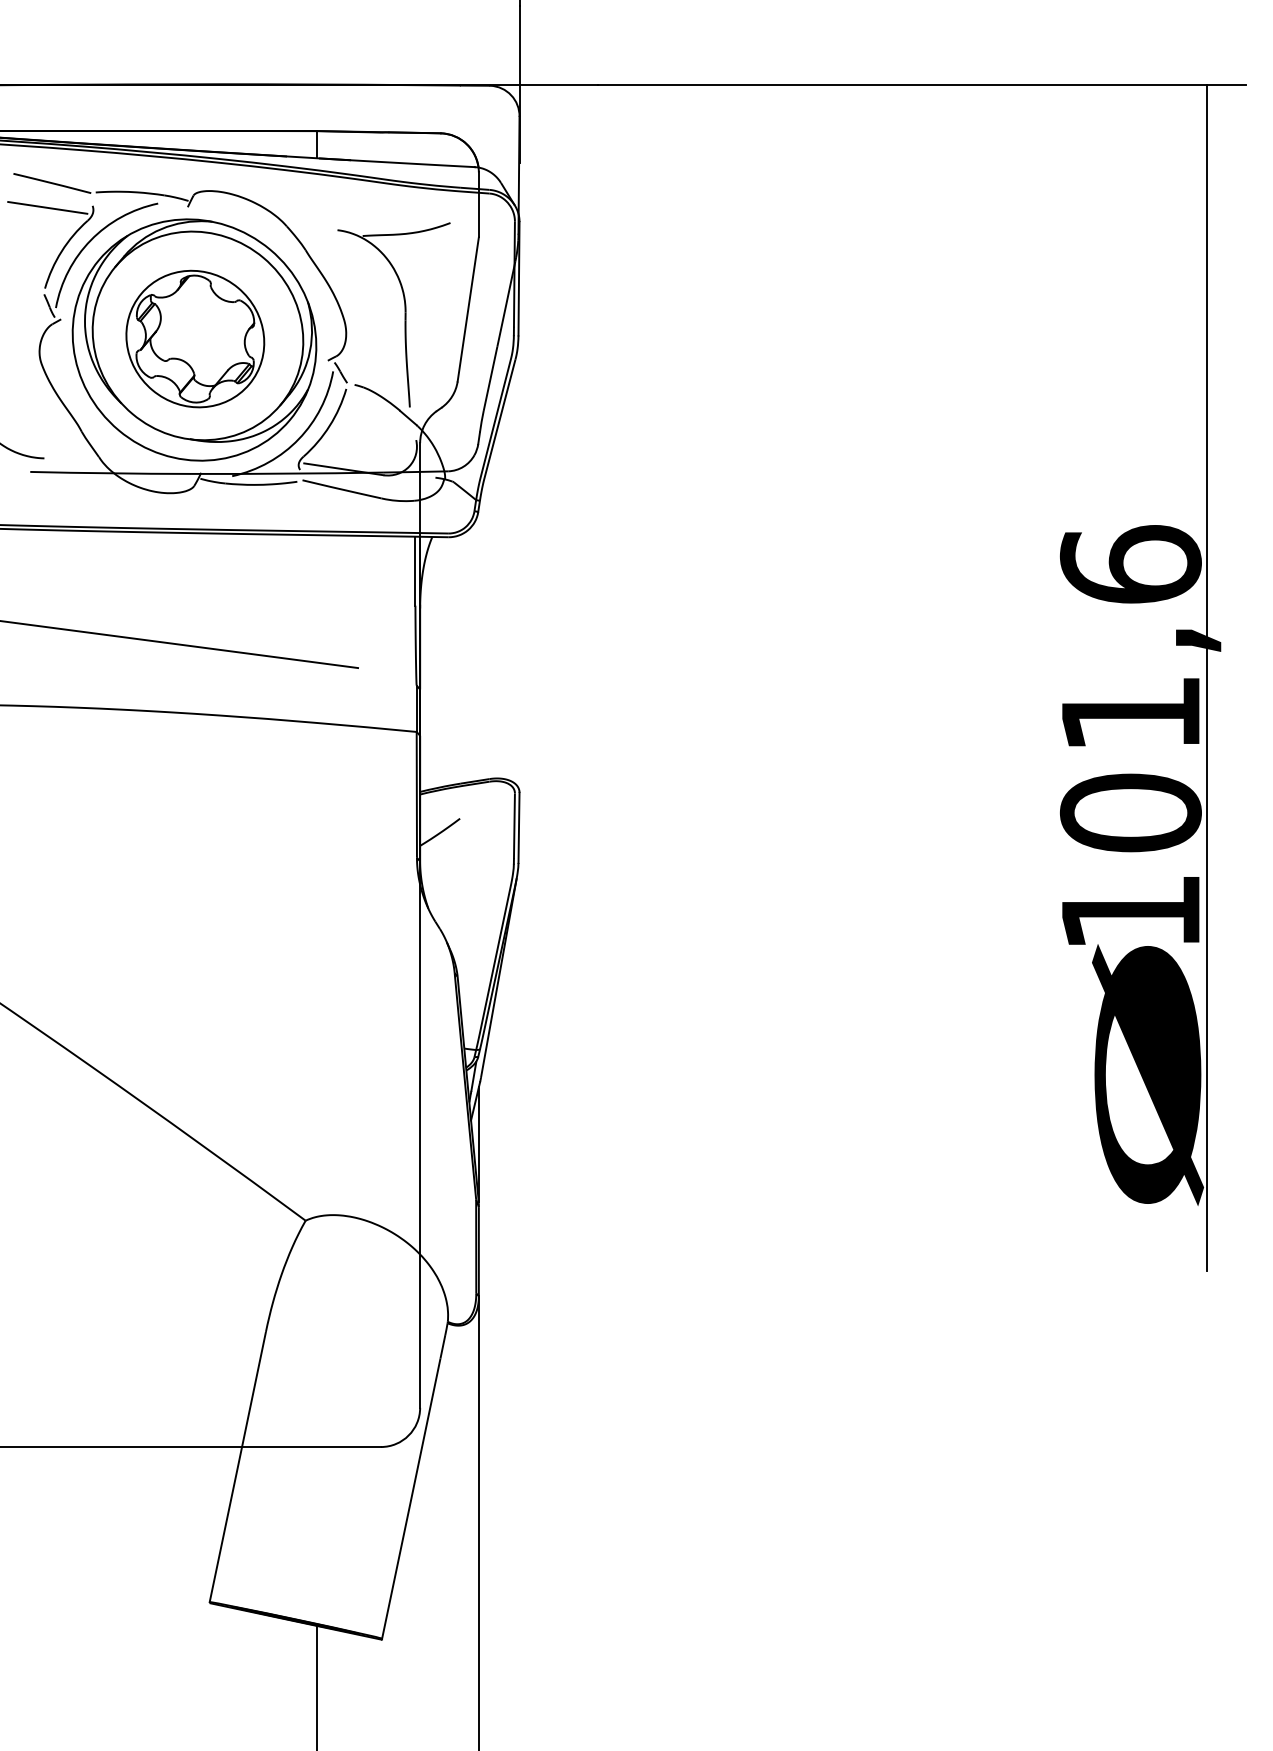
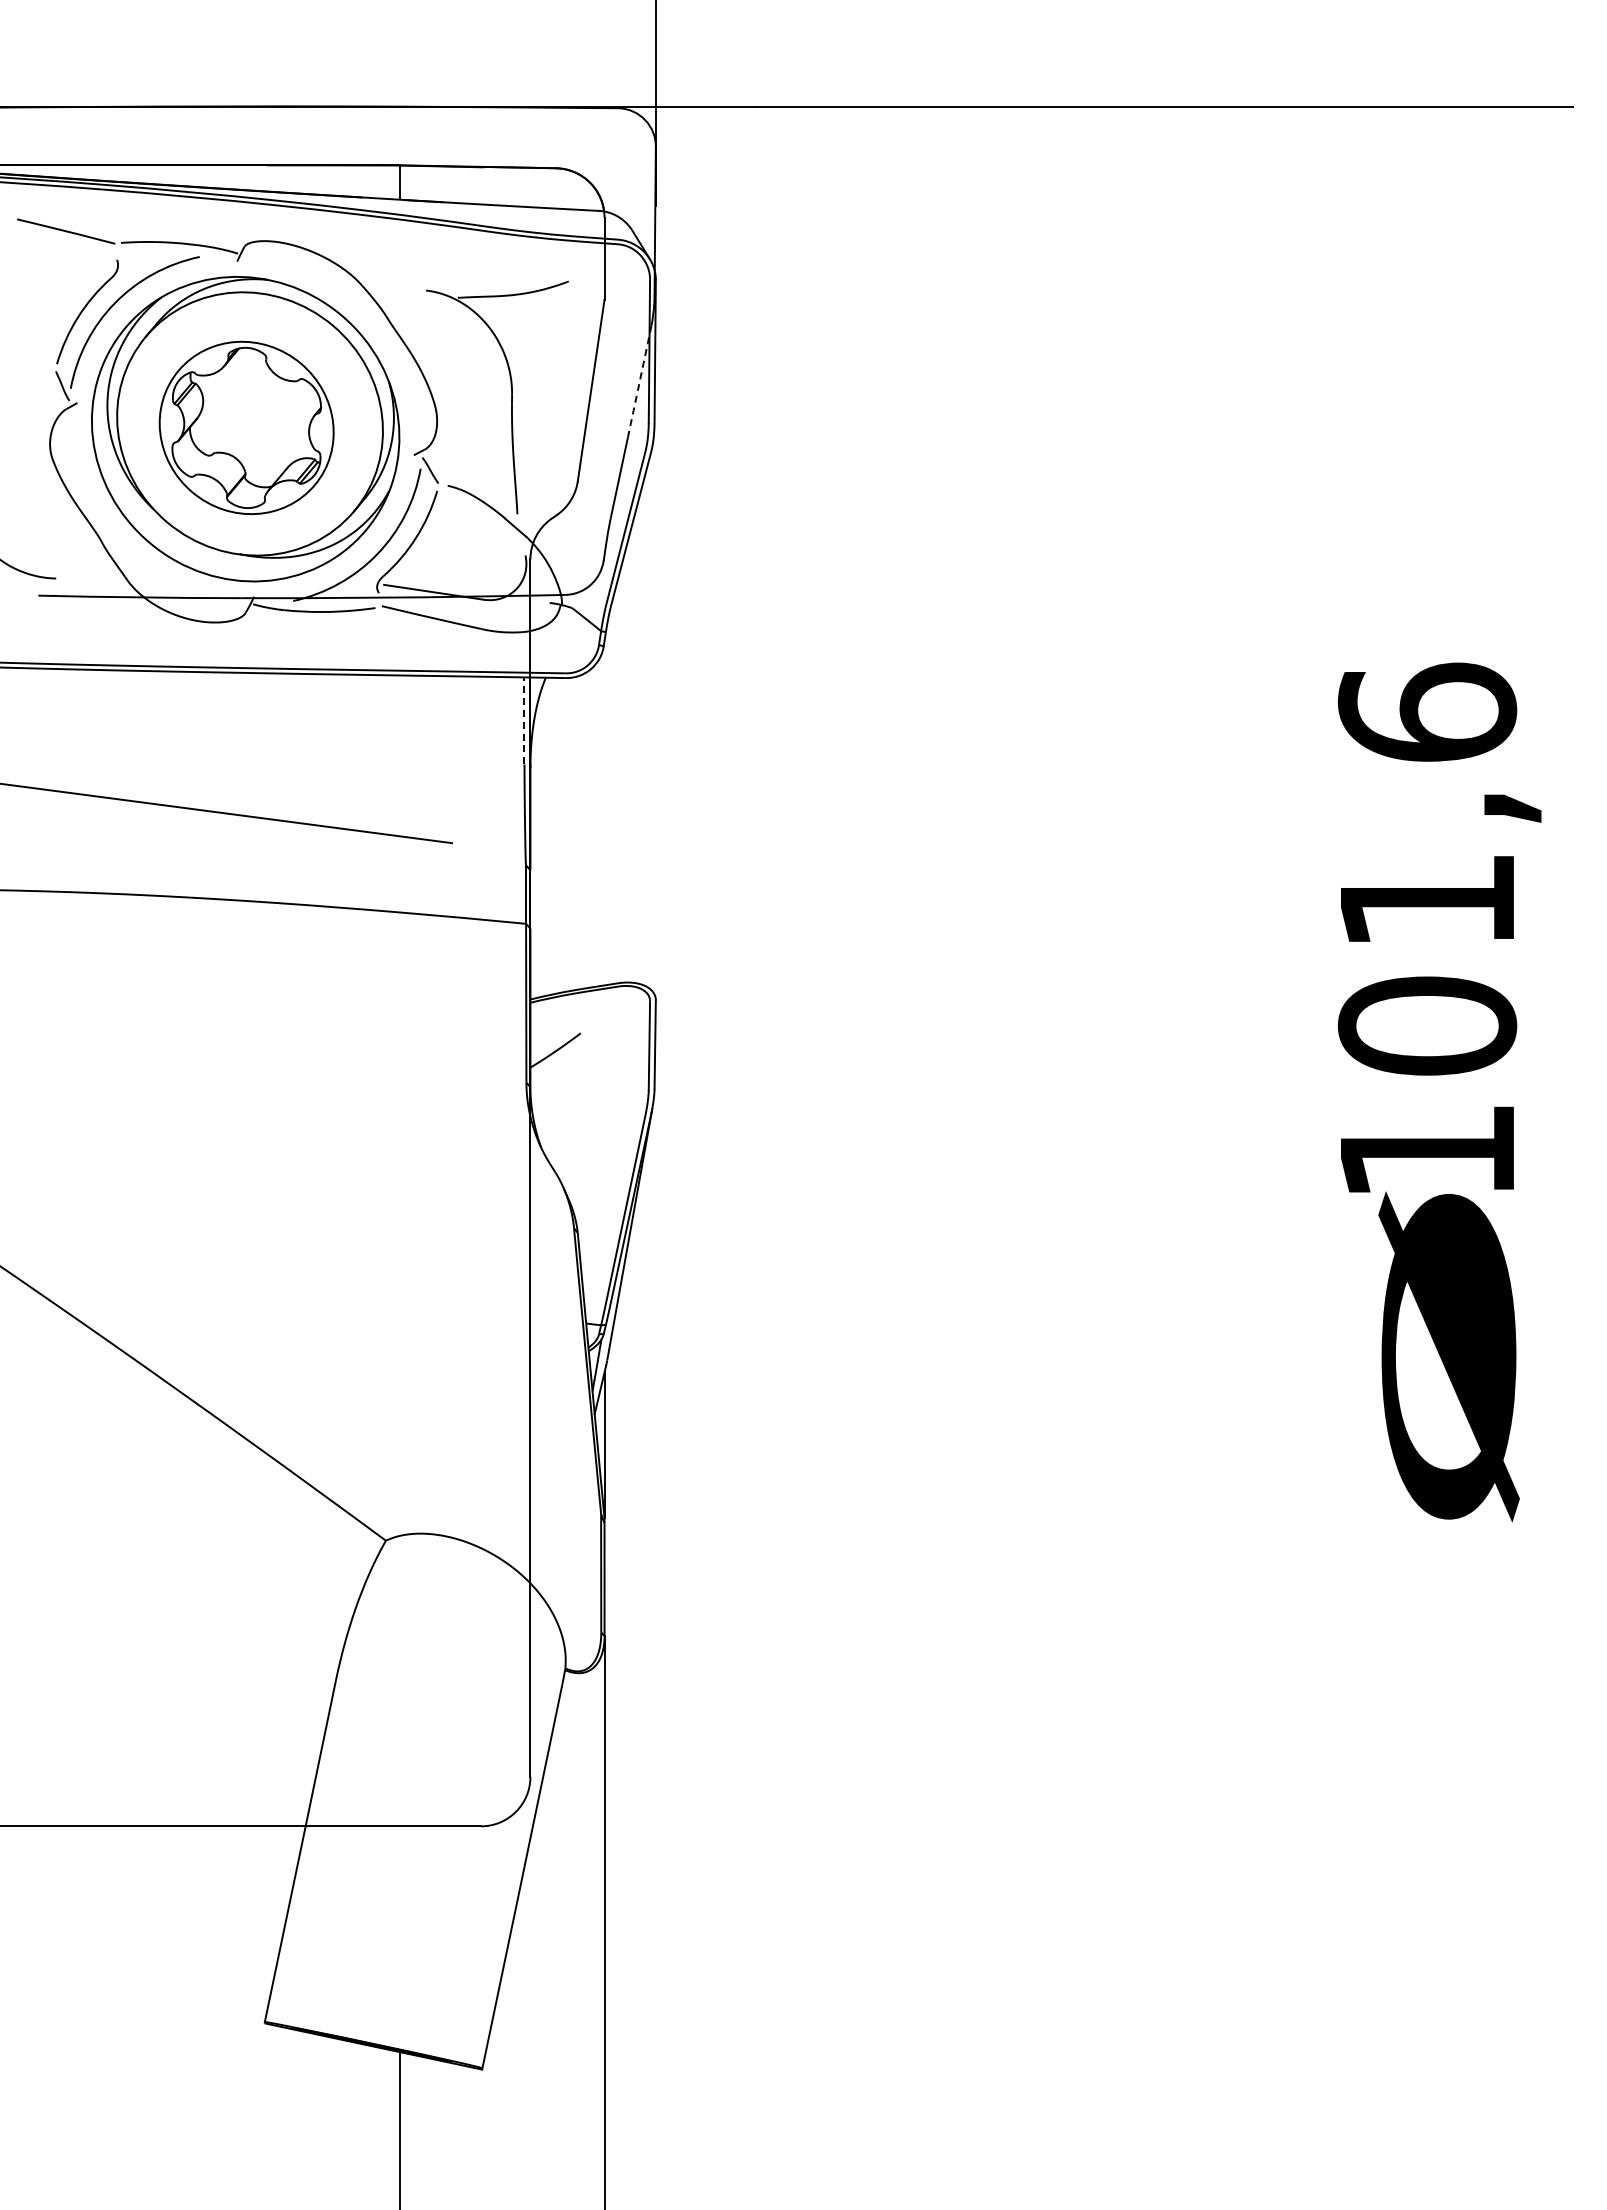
line: (47, 207) -> (60, 261), removed
arc: (506, 303) -> (639, 383), solid -> dashed
line: (415, 570) -> (524, 720), solid -> dashed
line: (1206, 677) -> (1523, 855), removed

